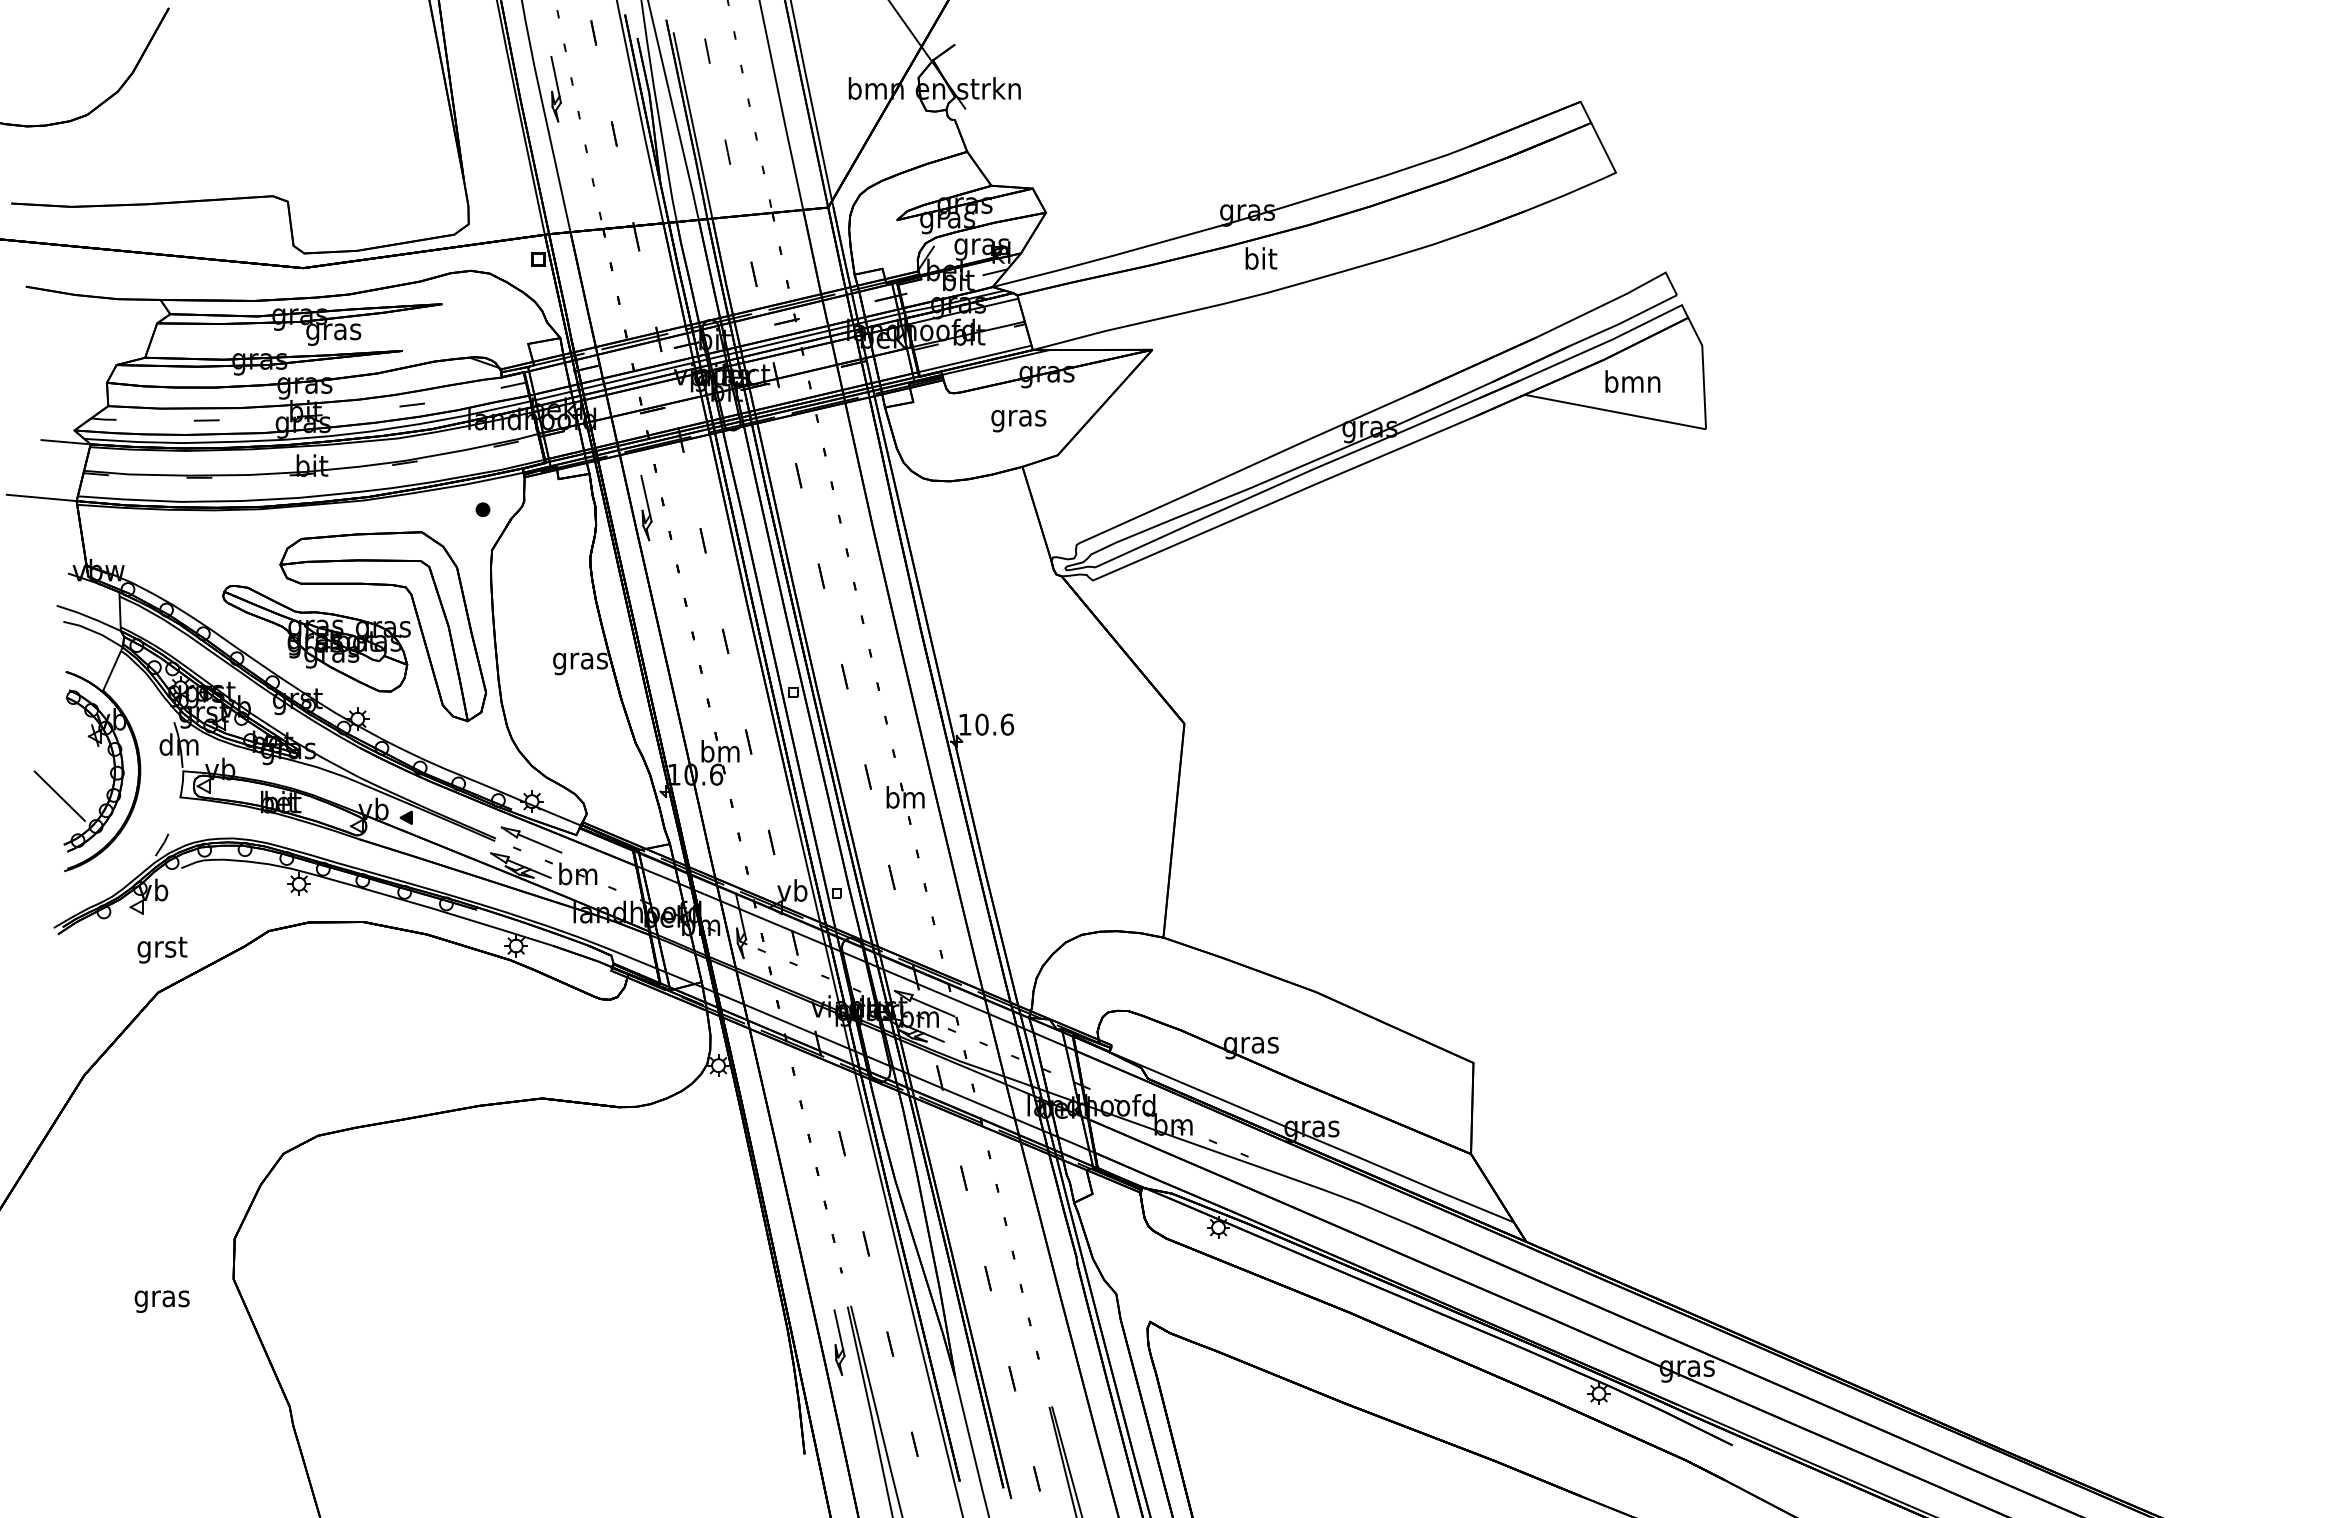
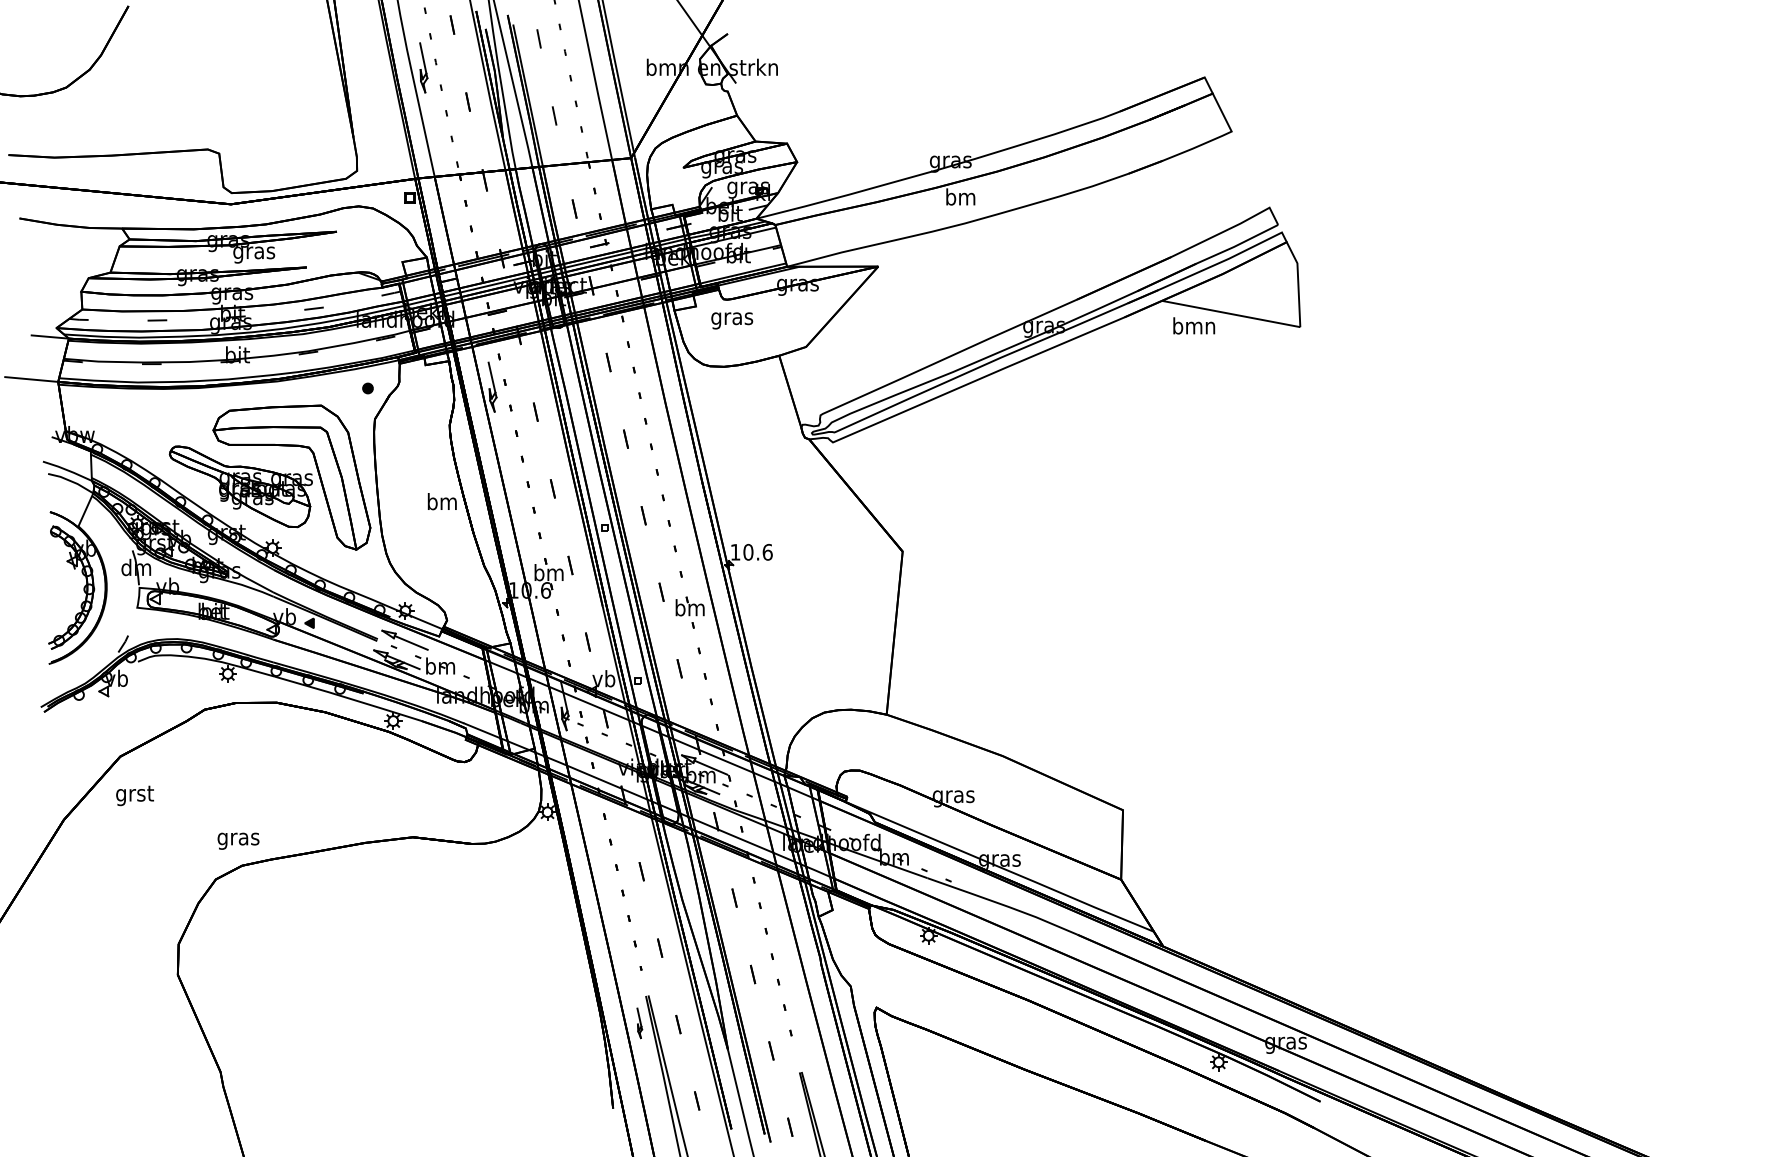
text: (1260, 258) -> (960, 196), bit -> bm
text: (1632, 381) -> (1193, 325), moved
text: (1018, 420) -> (731, 320), moved
text: (580, 660) -> (442, 503), gras -> bm
line: (59, 795) -> (45, 606), removed
text: (162, 949) -> (135, 795), moved
text: (161, 1301) -> (238, 841), moved
part: (839, 1342) -> (639, 1023), size x0.6

